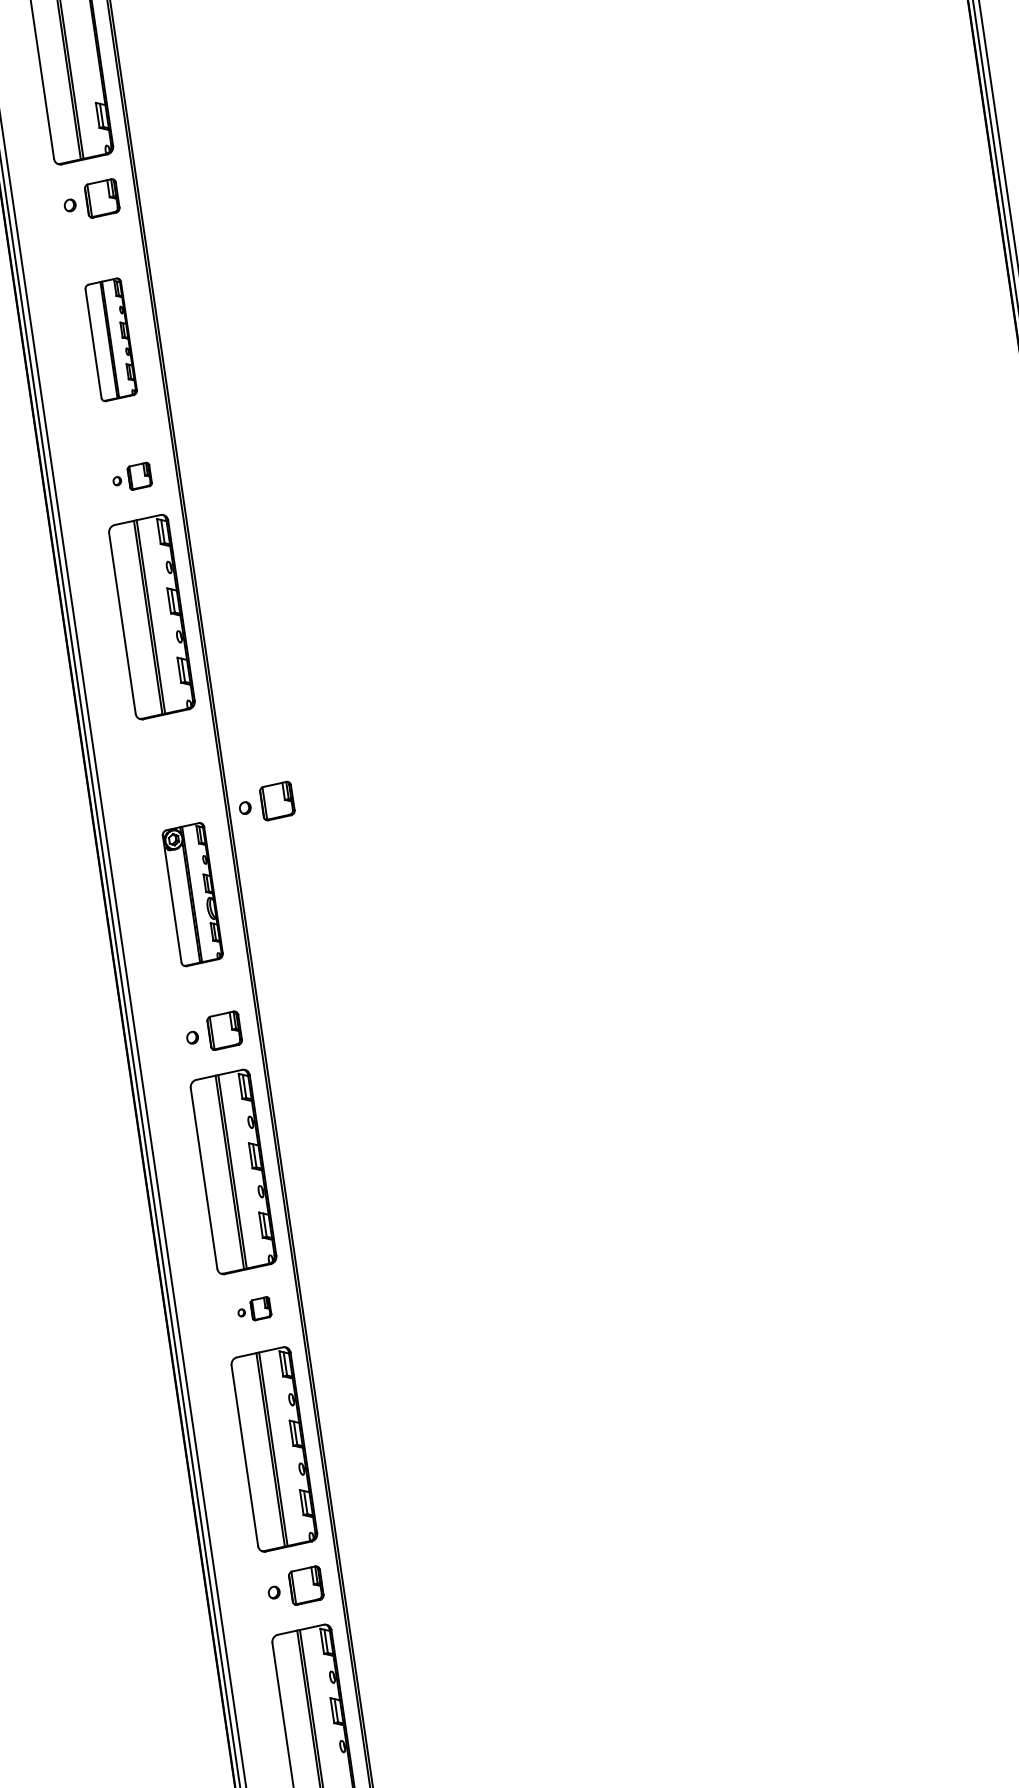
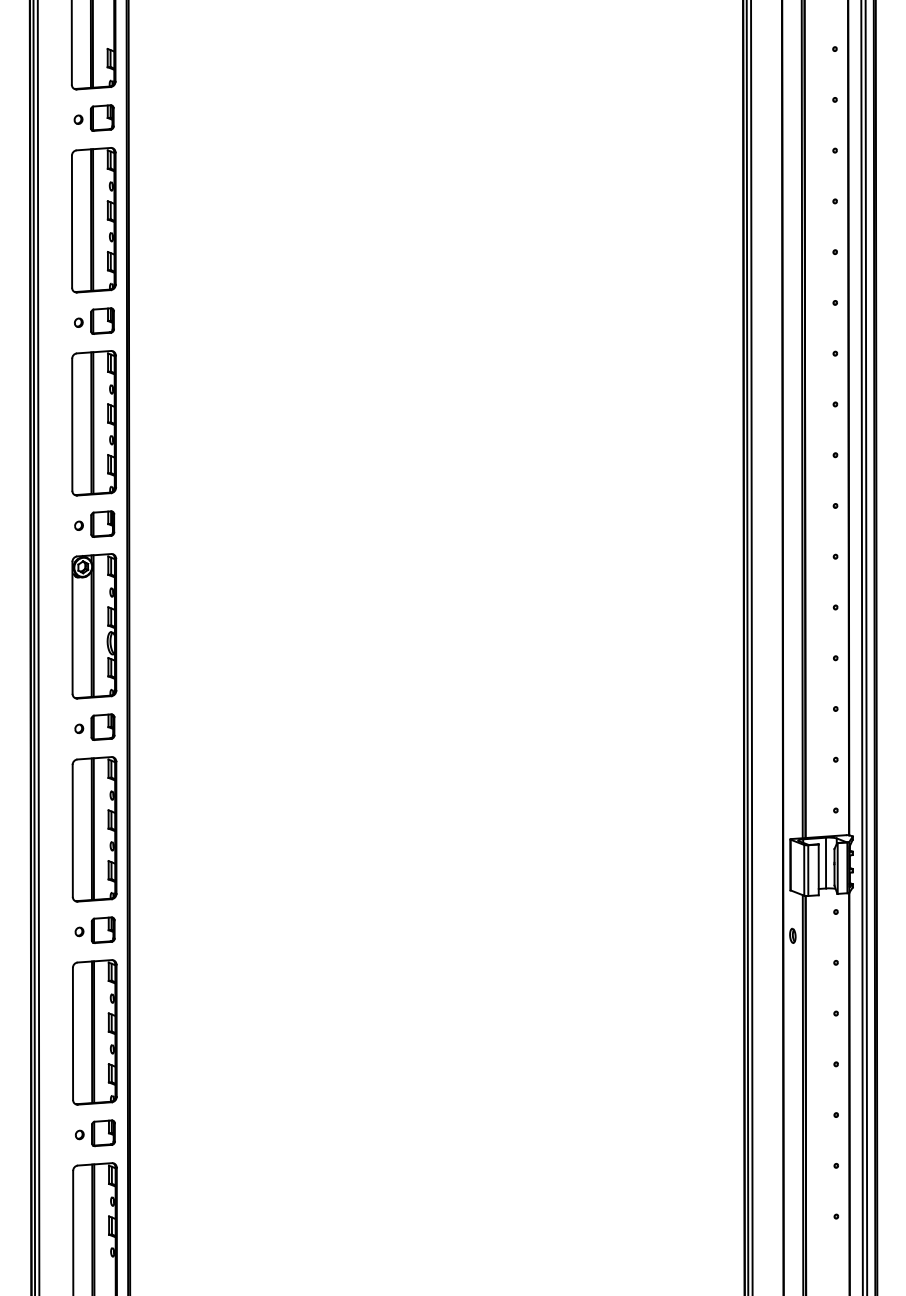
part: (110, 340) -> (93, 220), size x1.67
part: (132, 476) -> (94, 320), size x1.43
part: (265, 801) -> (94, 523), moved
part: (193, 894) -> (94, 626), size x1.43
part: (253, 1308) -> (94, 929), size x1.67

